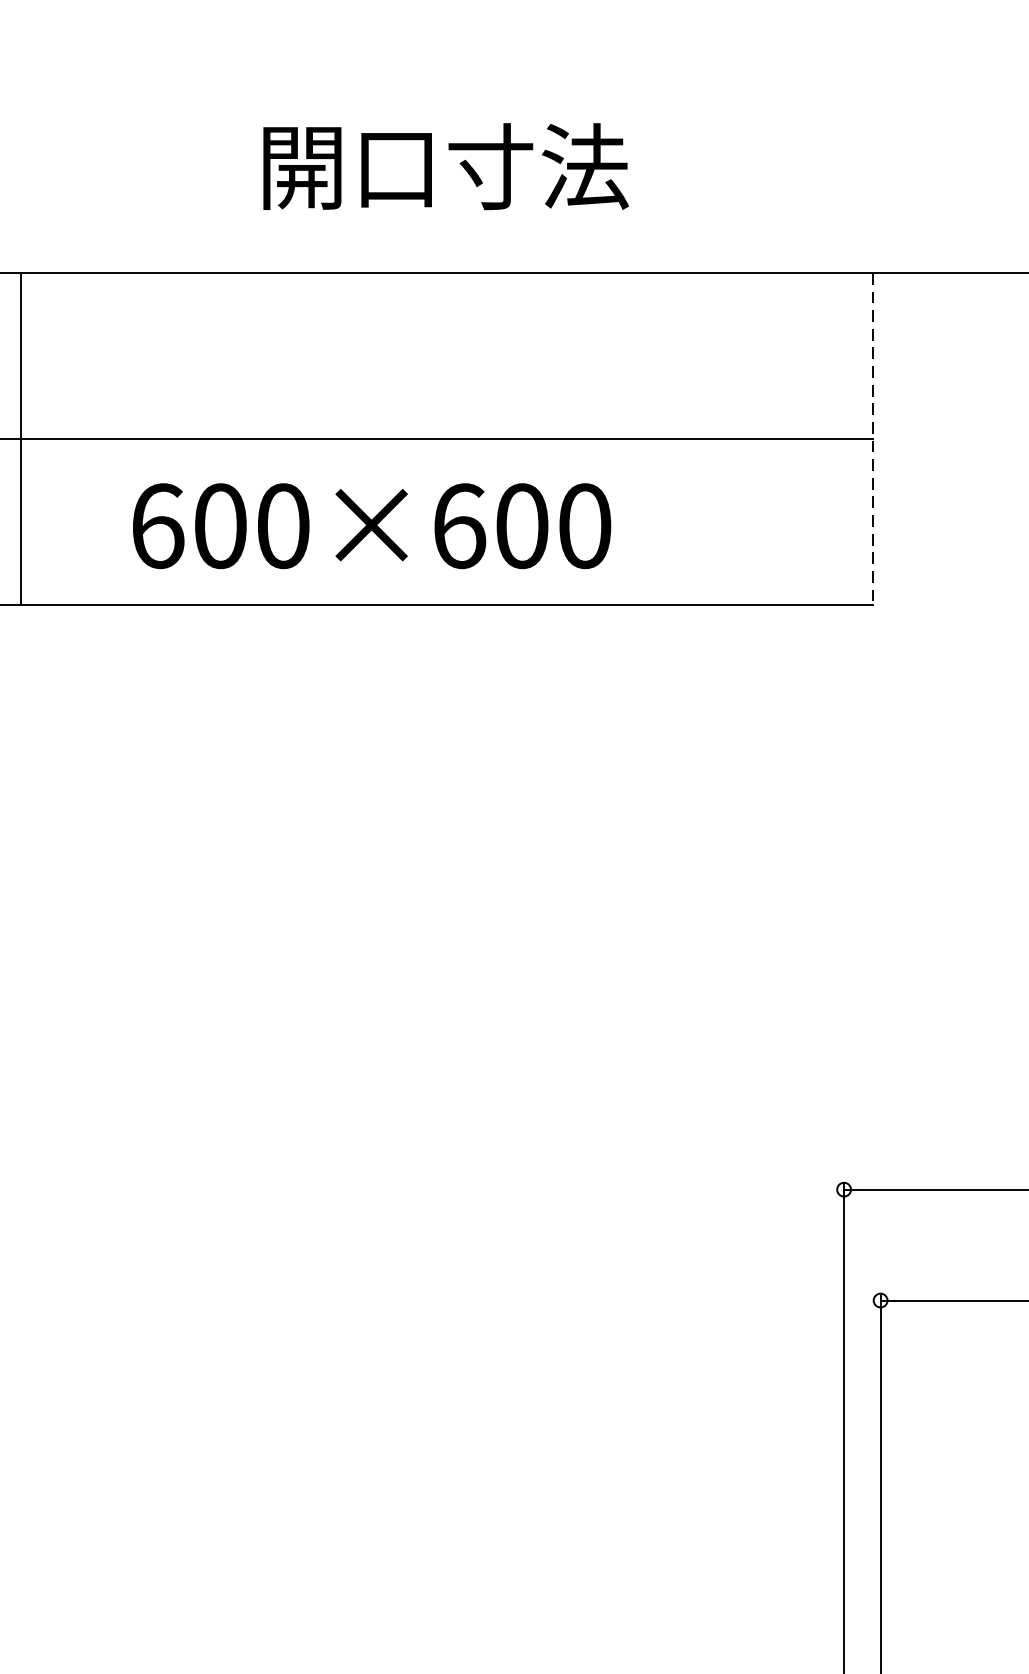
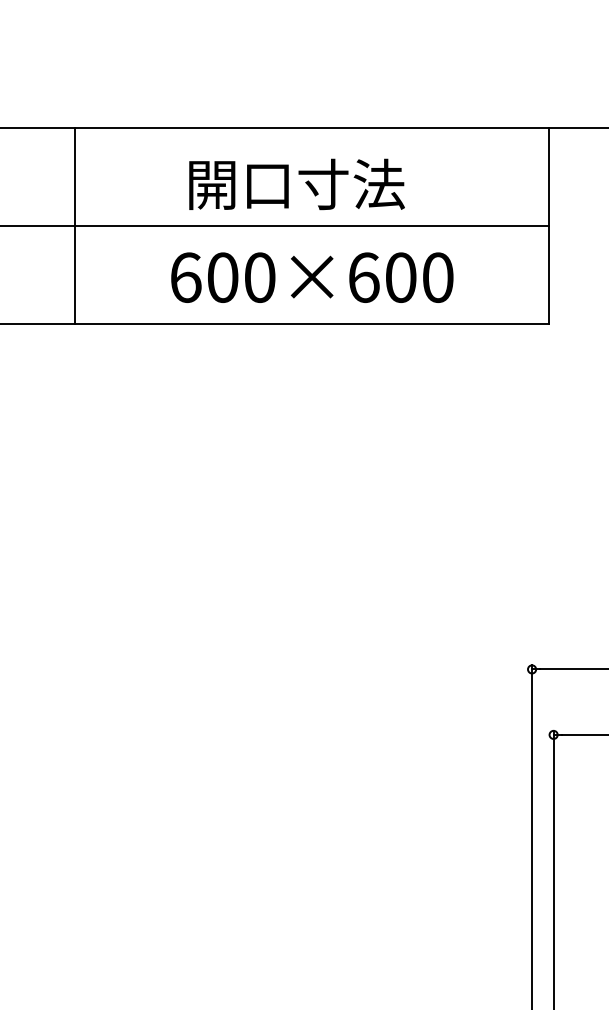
text: (445, 166) -> (296, 184), moved
line: (19, 439) -> (74, 226), moved
line: (873, 439) -> (549, 226), dashed -> solid
text: (372, 525) -> (312, 277), moved

